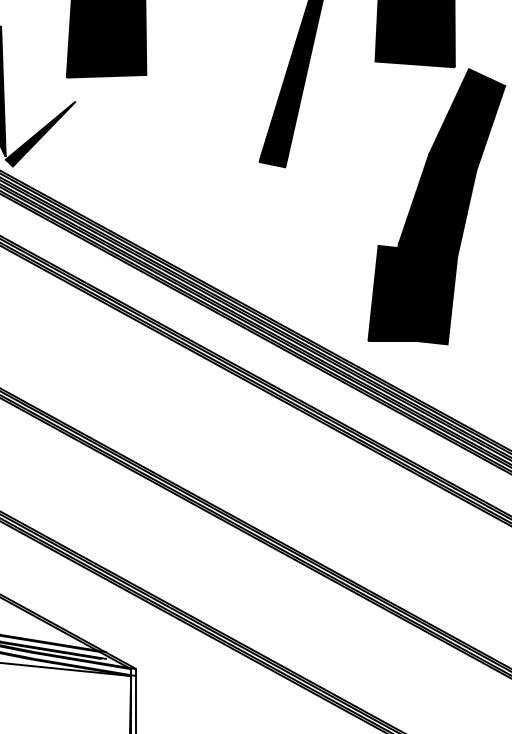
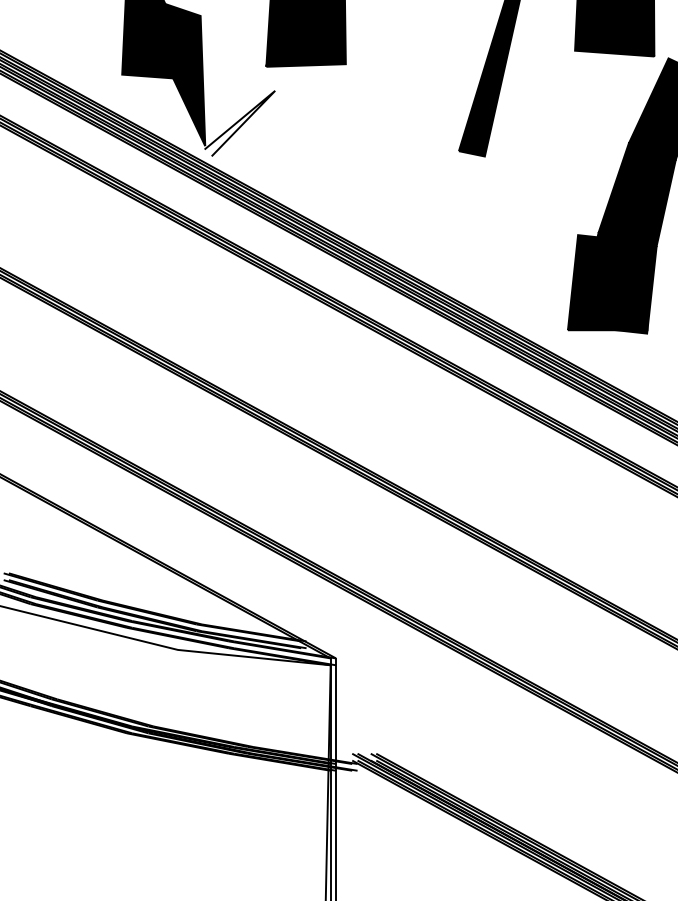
fill: (39, 134) -> (239, 123), removed

